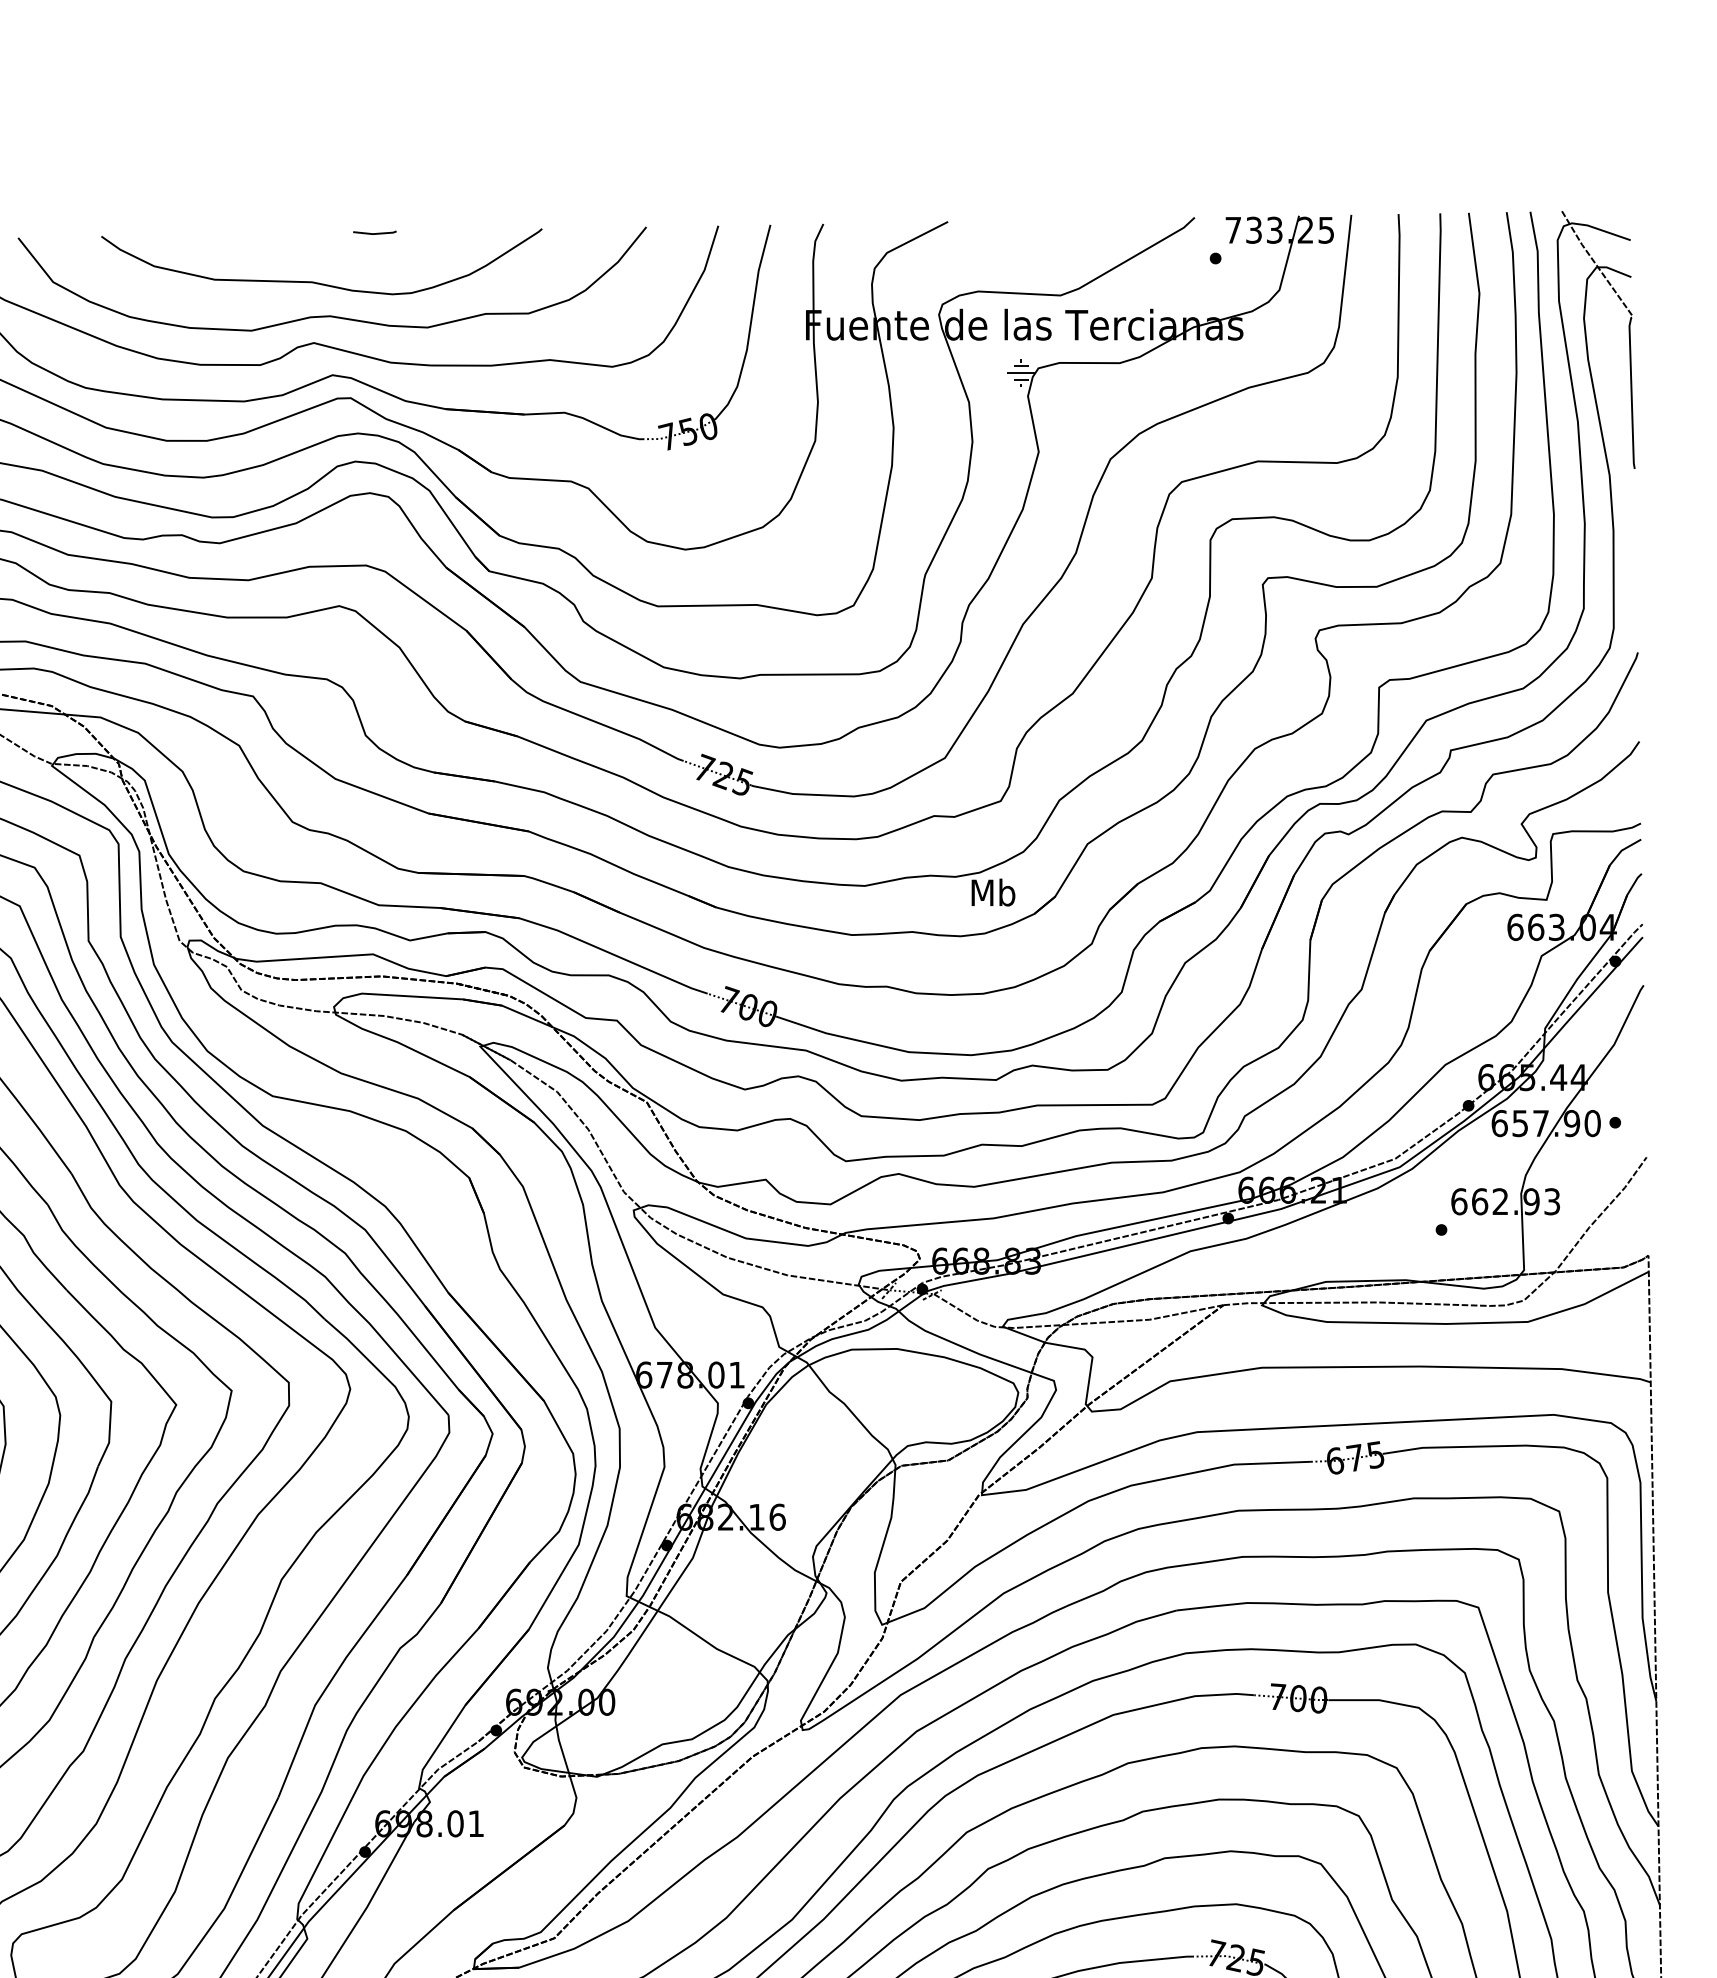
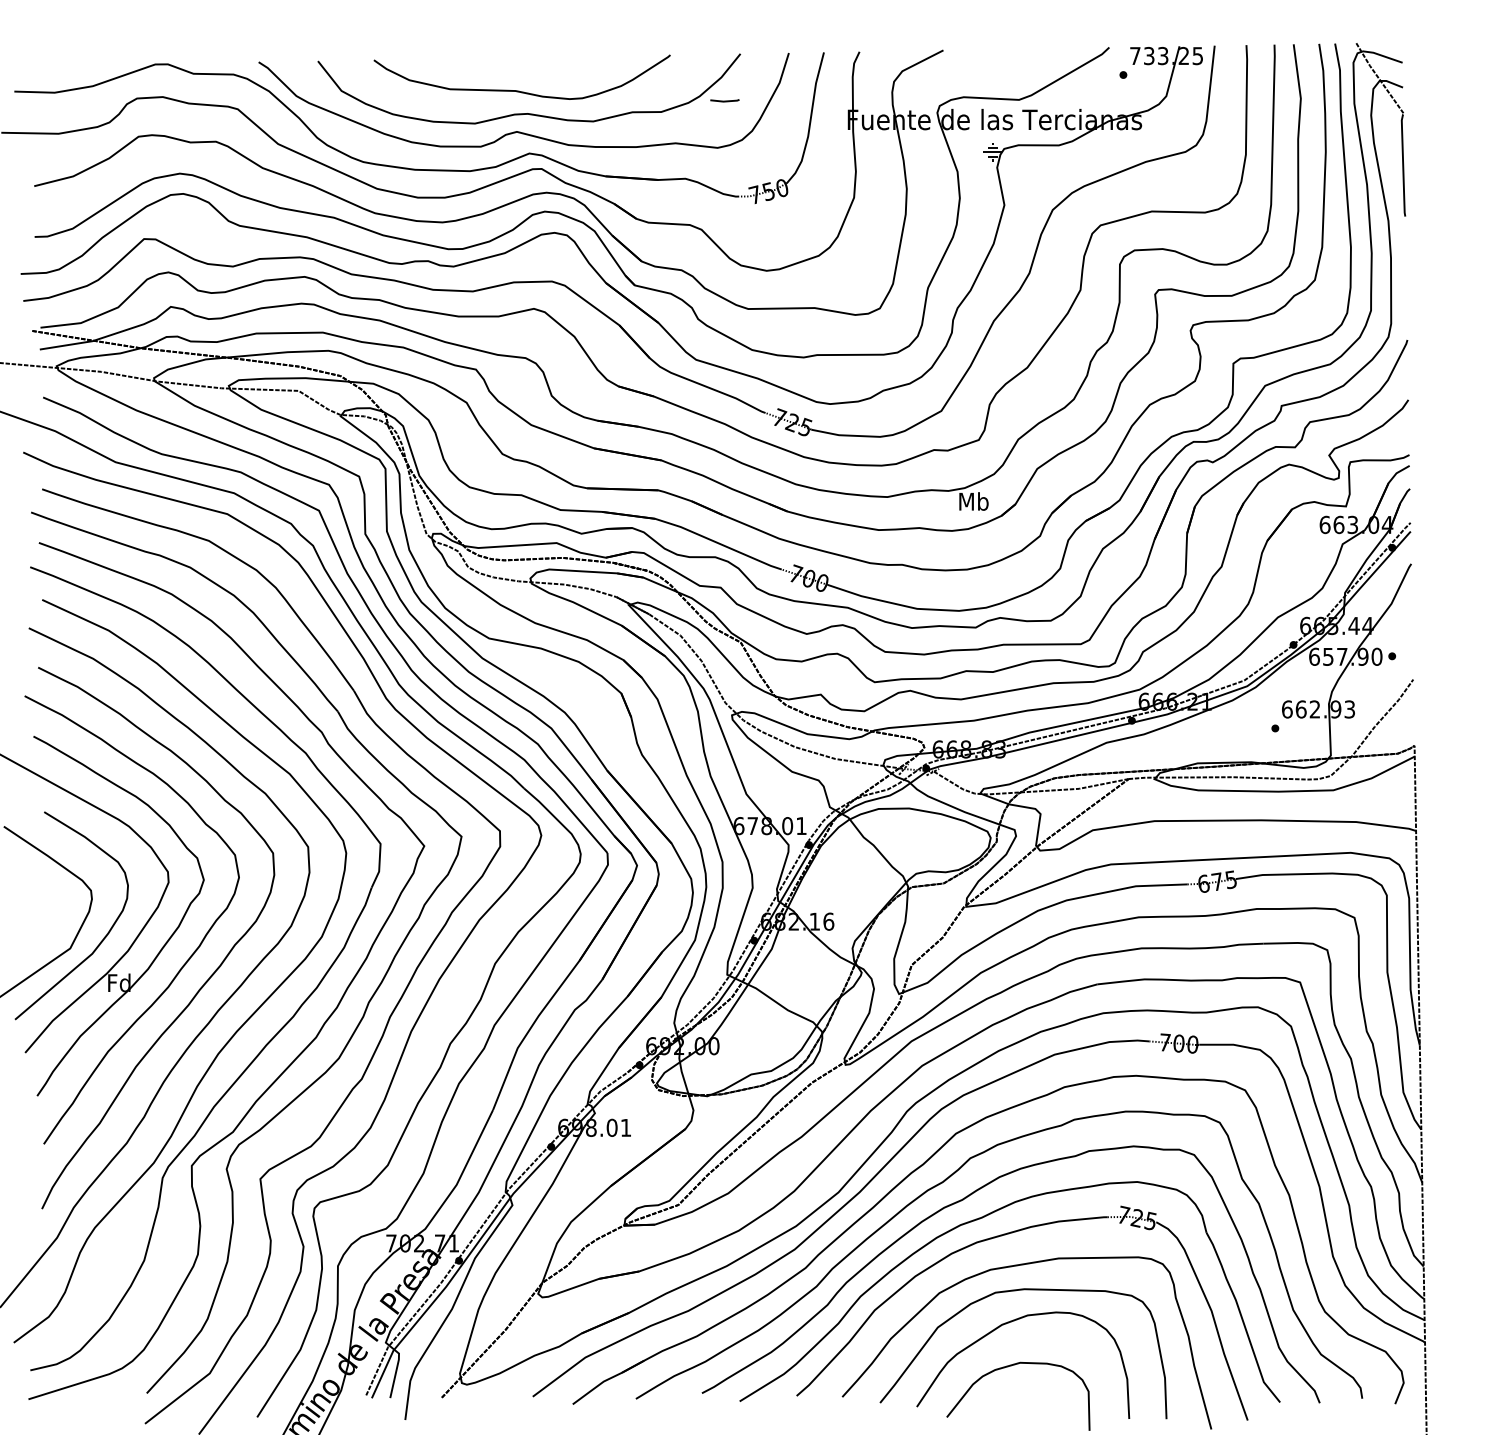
line: (374, 232) -> (724, 100), moved

